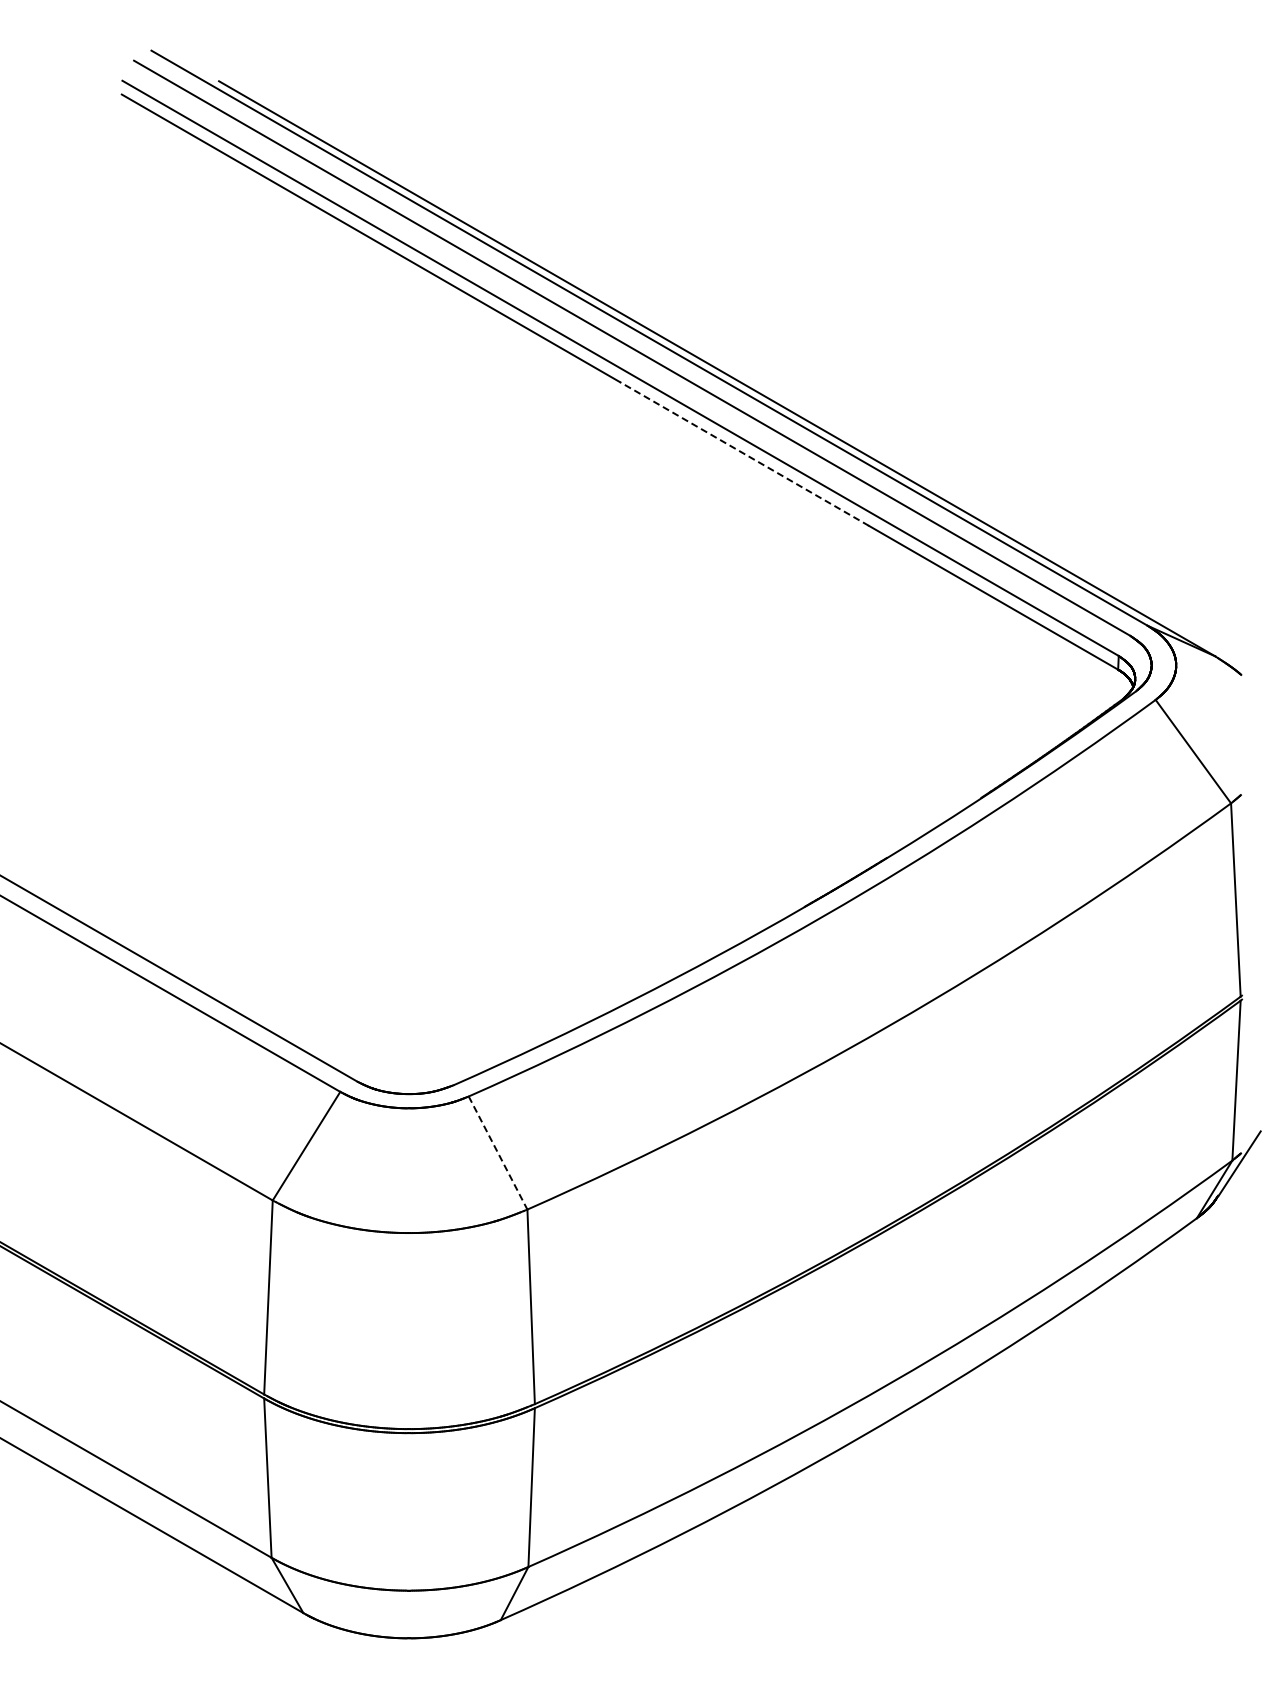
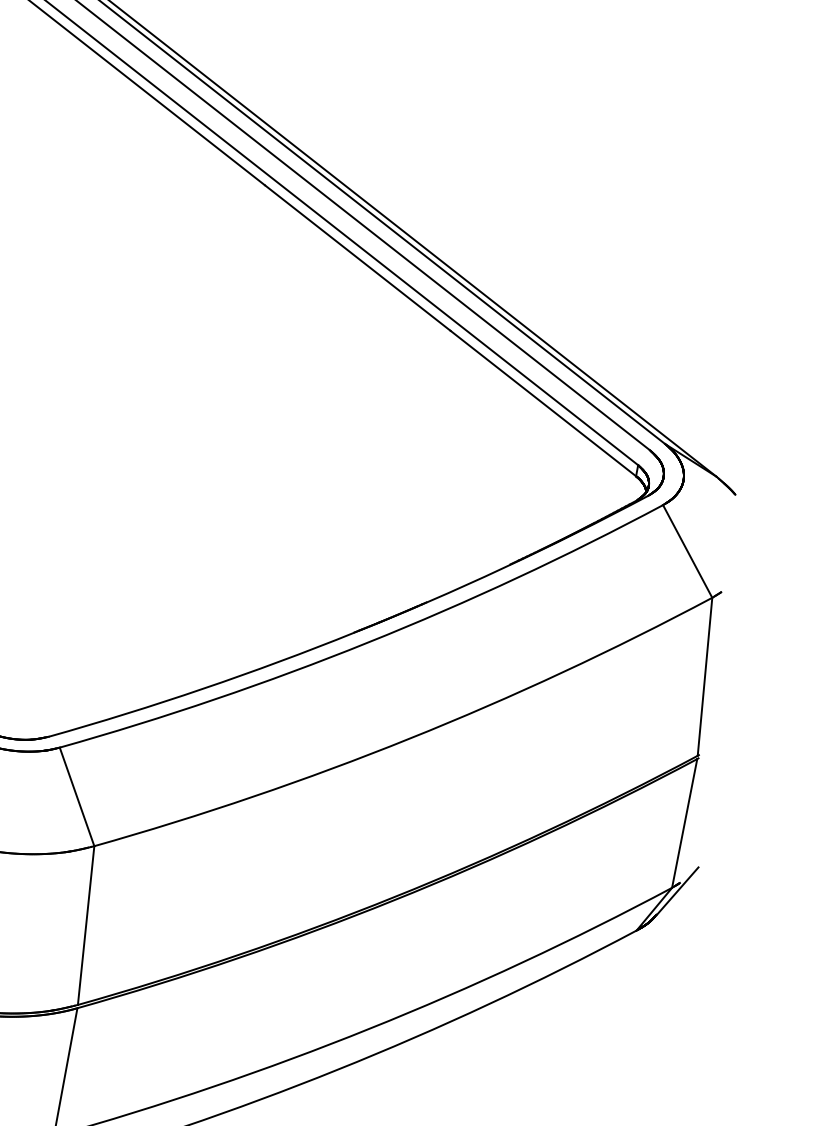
line: (744, 454) -> (357, 258), dashed -> solid
line: (498, 1153) -> (77, 797), dashed -> solid

